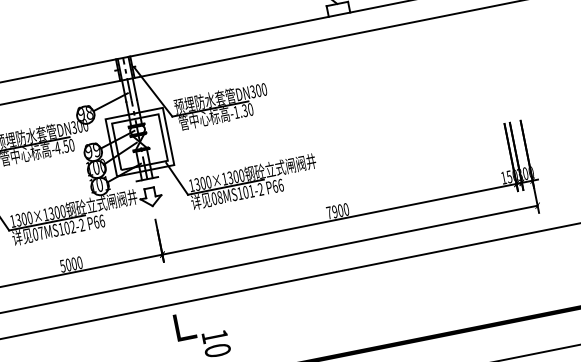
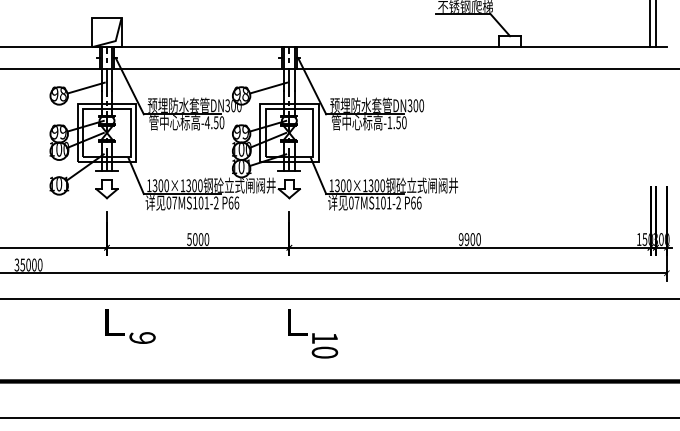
text: (244, 109) -> (398, 121), -1.30 -> -1.50
text: (219, 197) -> (356, 202), 08MS101-2 -> 07MS101-2
text: (328, 213) -> (460, 239), 7900 -> 9900
text: (72, 226) -> (206, 202), 07MS102-2 -> 07MS101-2

